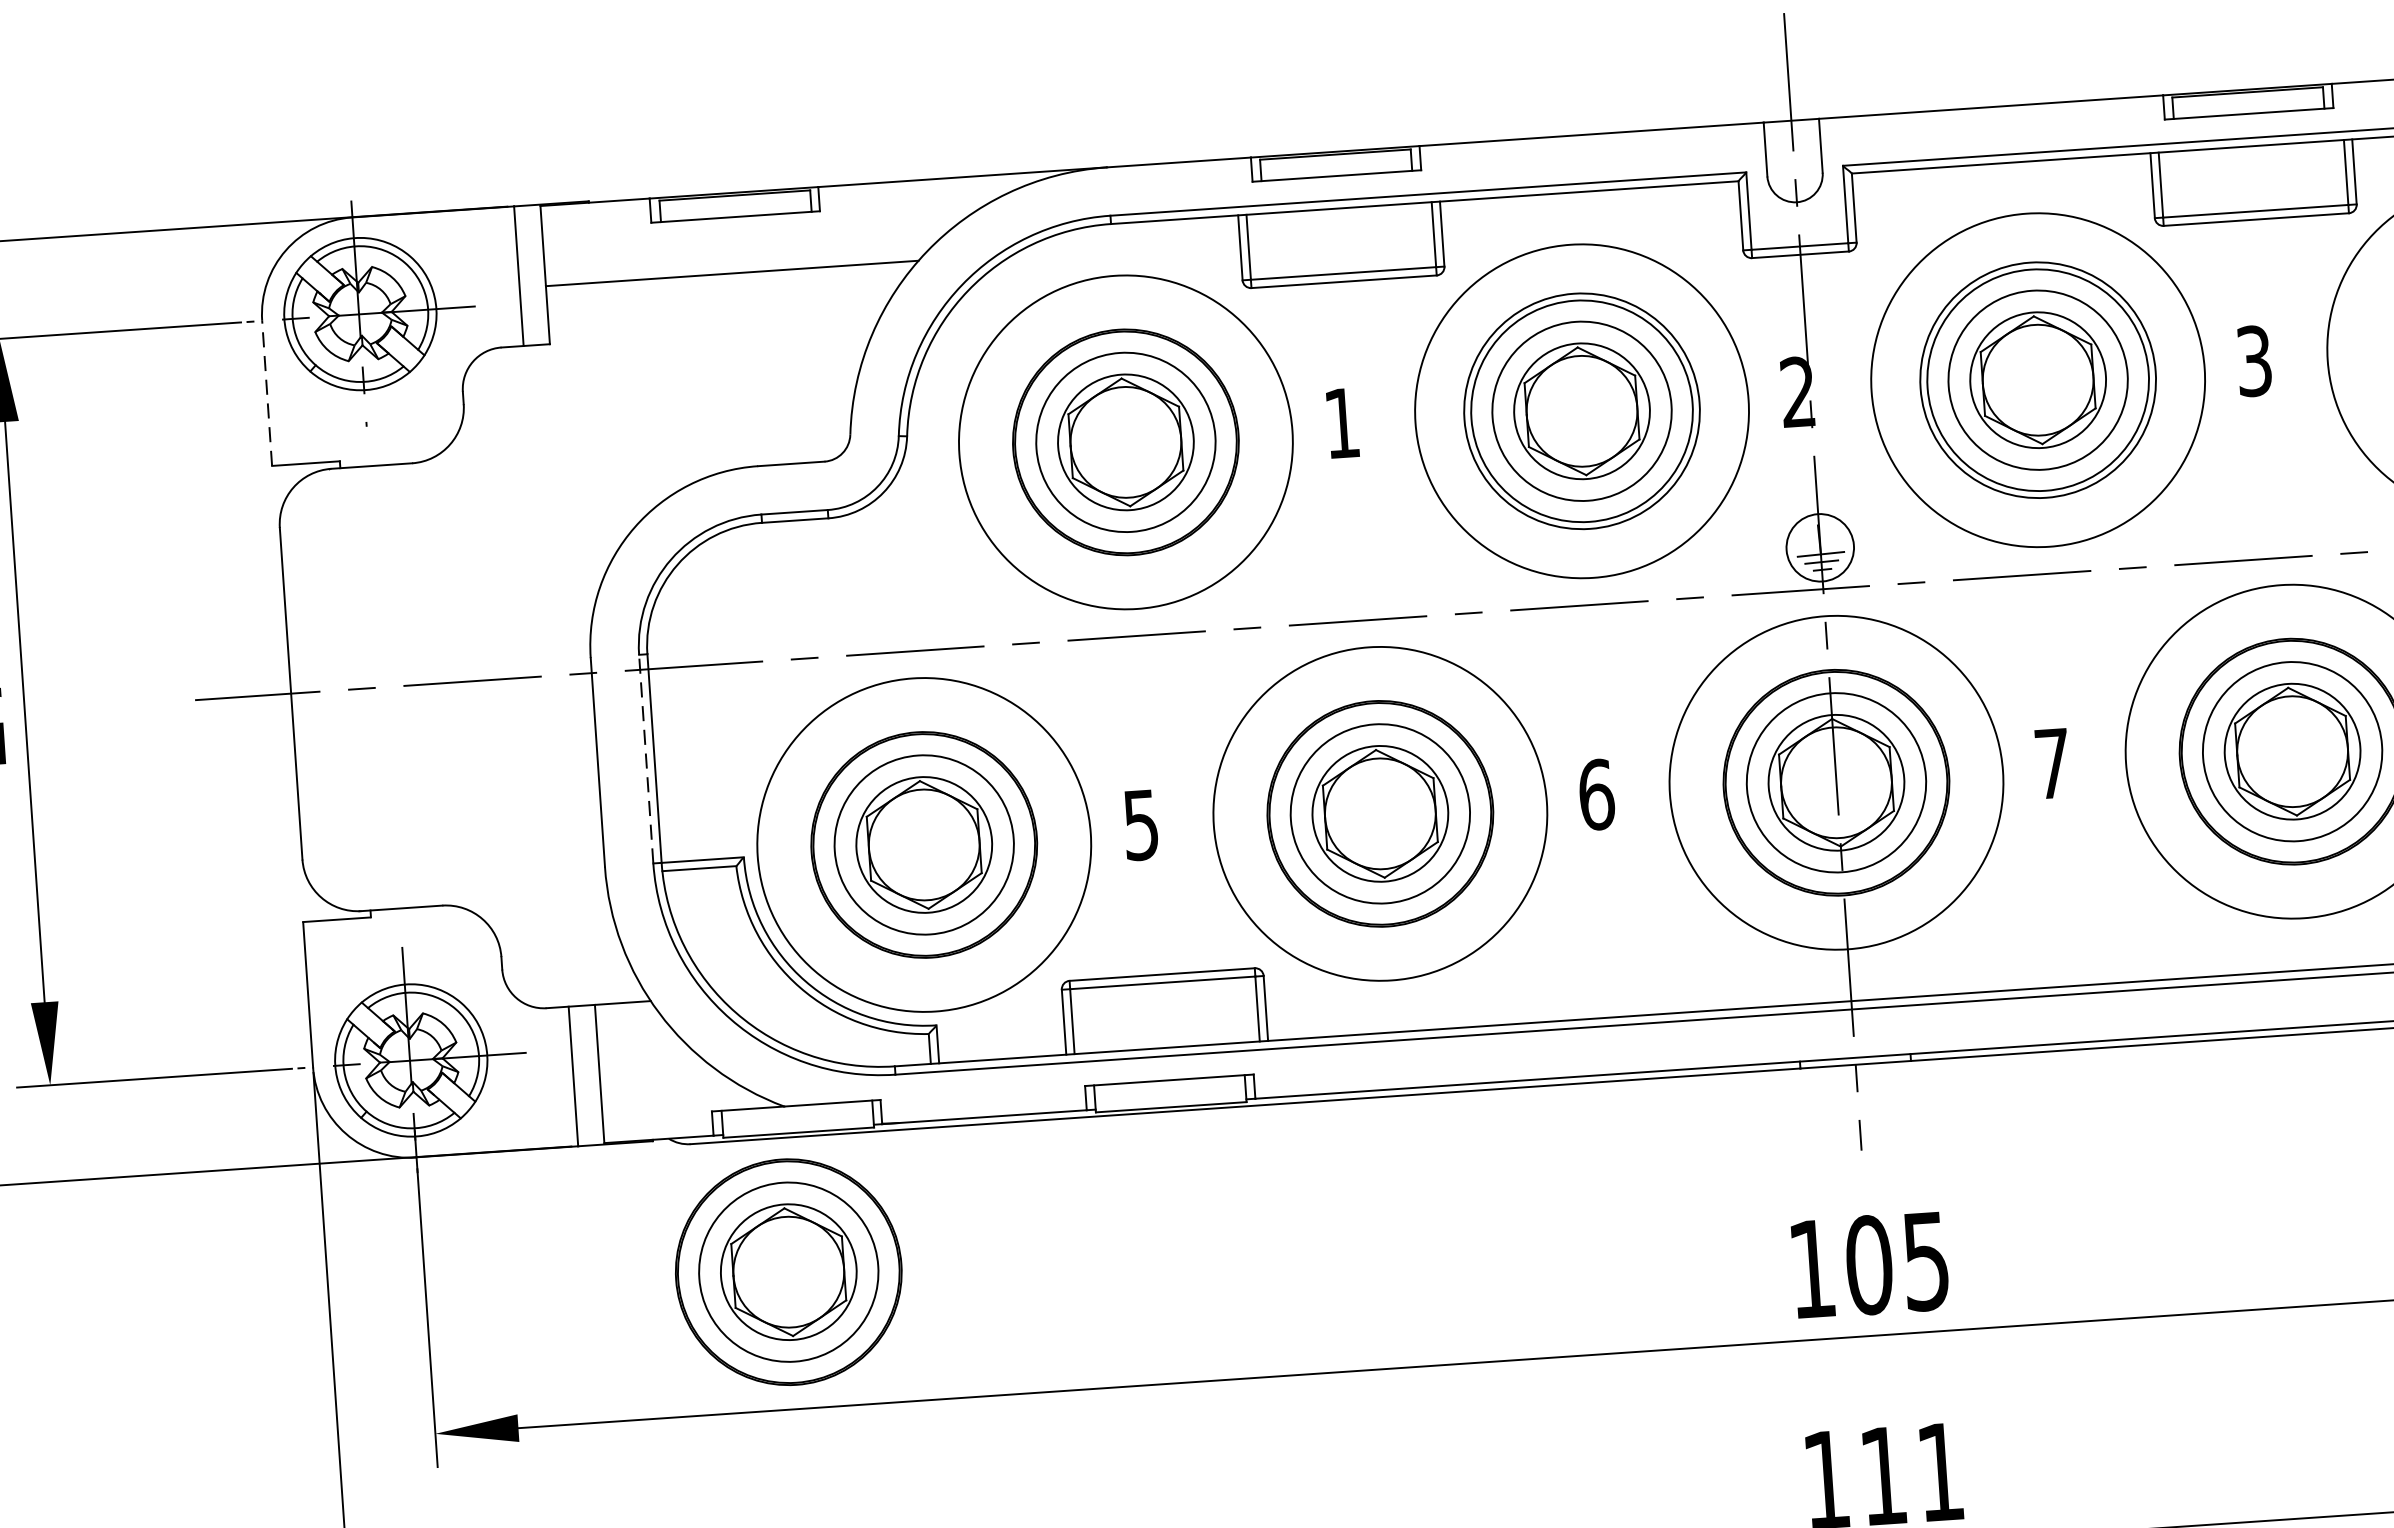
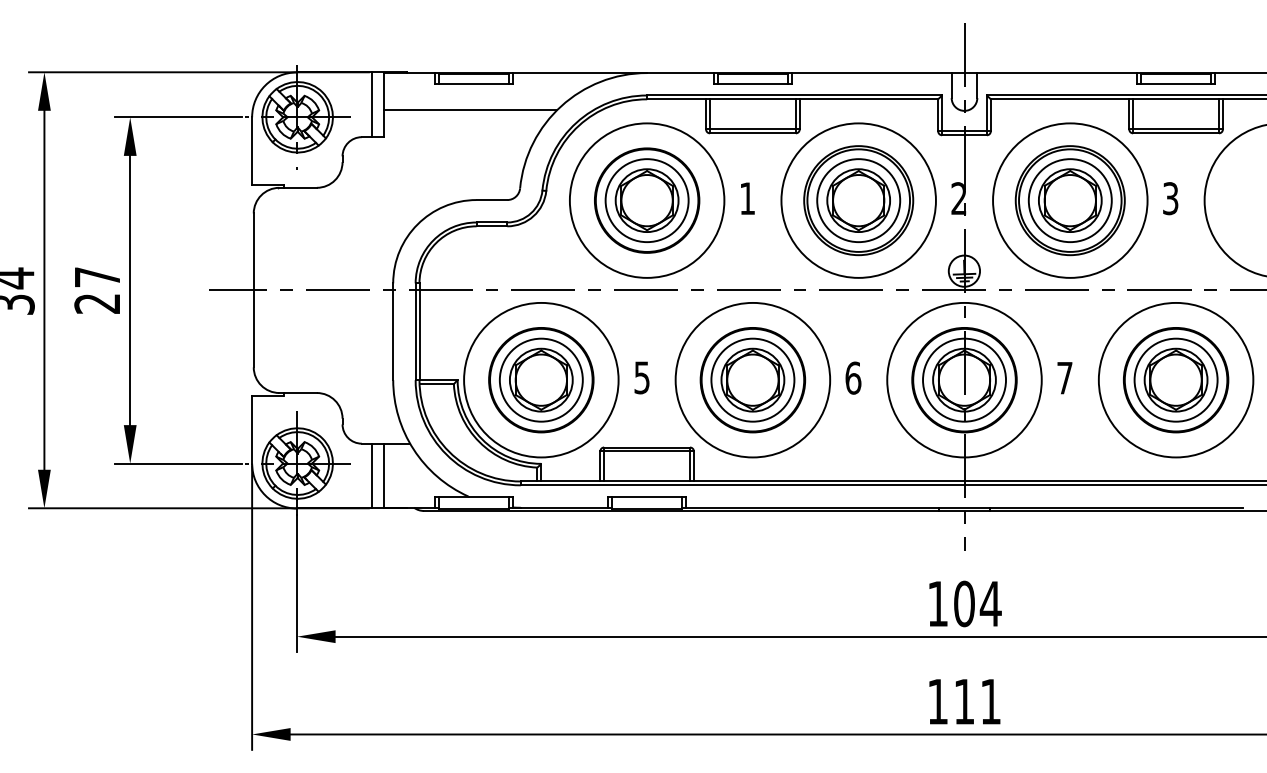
line: (267, 392) -> (252, 150), dashed -> solid
line: (645, 758) -> (415, 331), dashed -> solid
text: (1925, 1262) -> (990, 604), 105 -> 104
part: (789, 1272) -> (465, 573), removed

